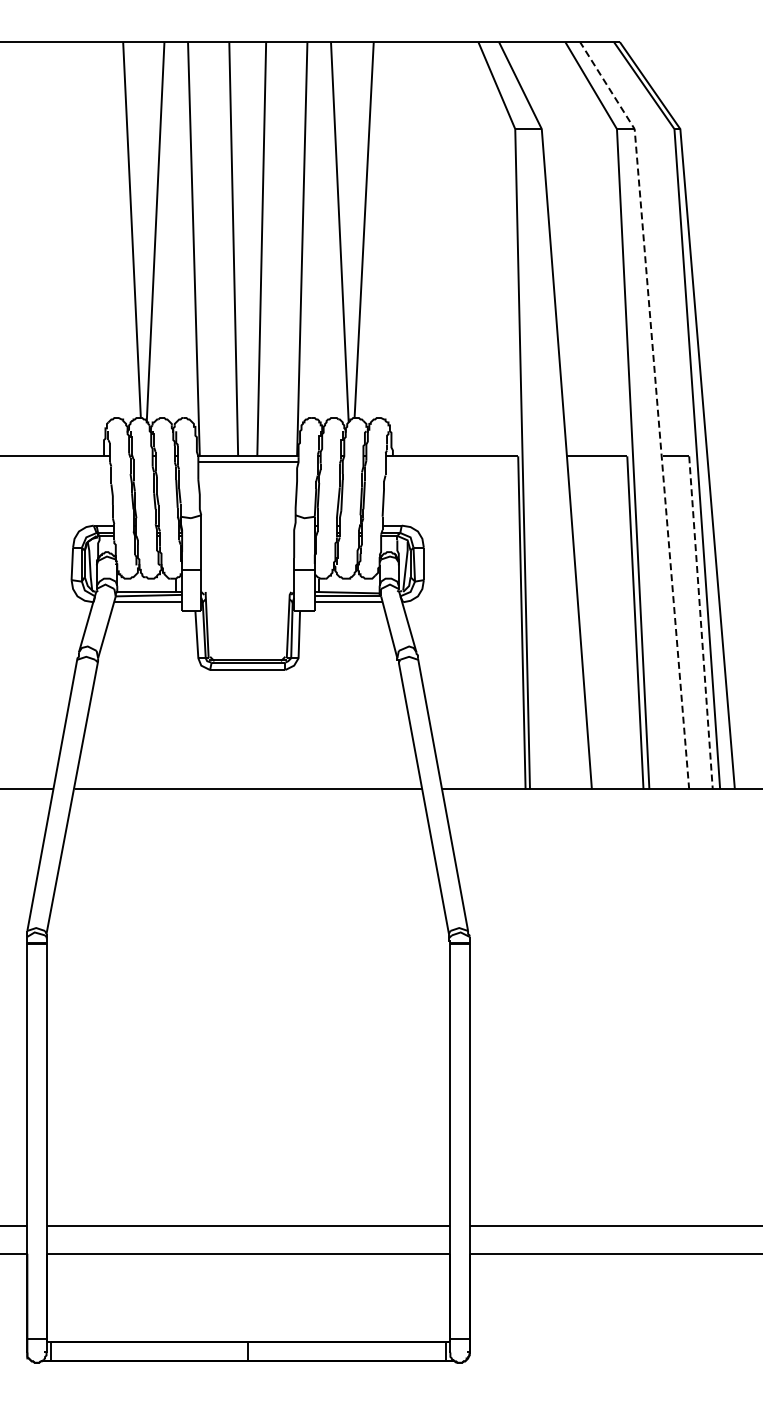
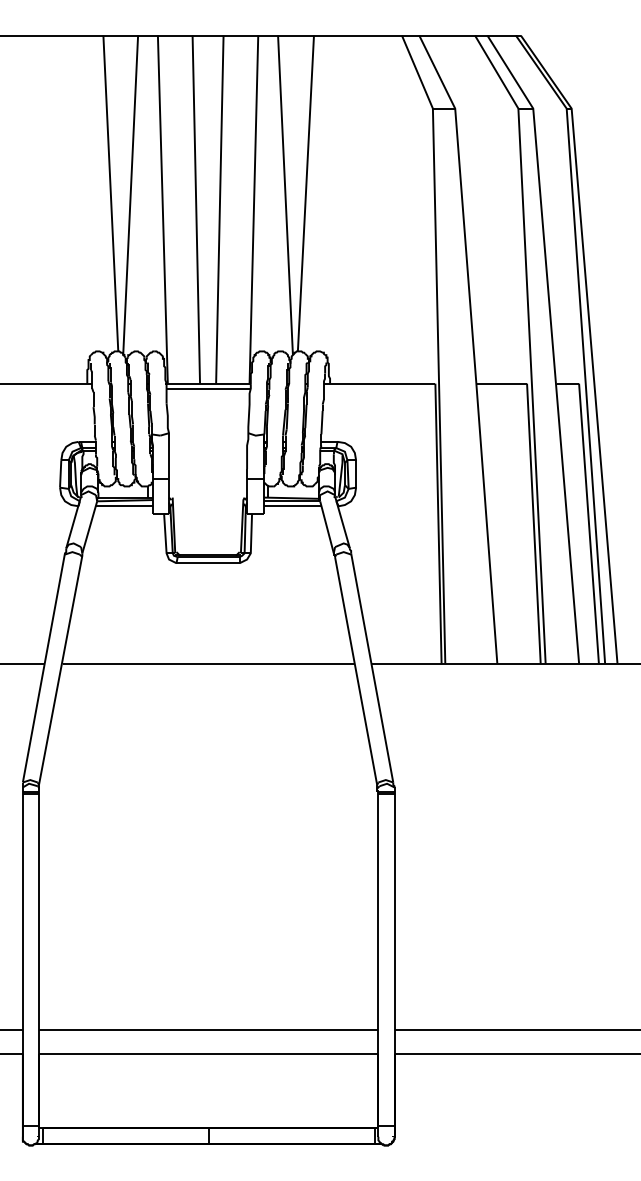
line: (657, 407) -> (552, 342), dashed -> solid
line: (700, 622) -> (588, 523), dashed -> solid

